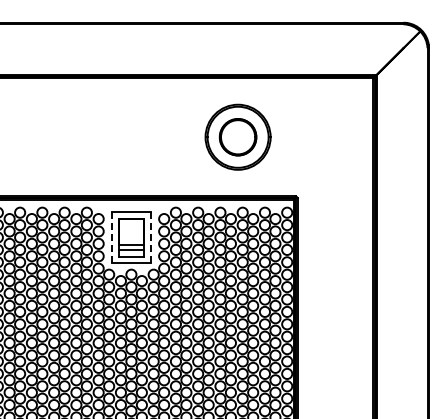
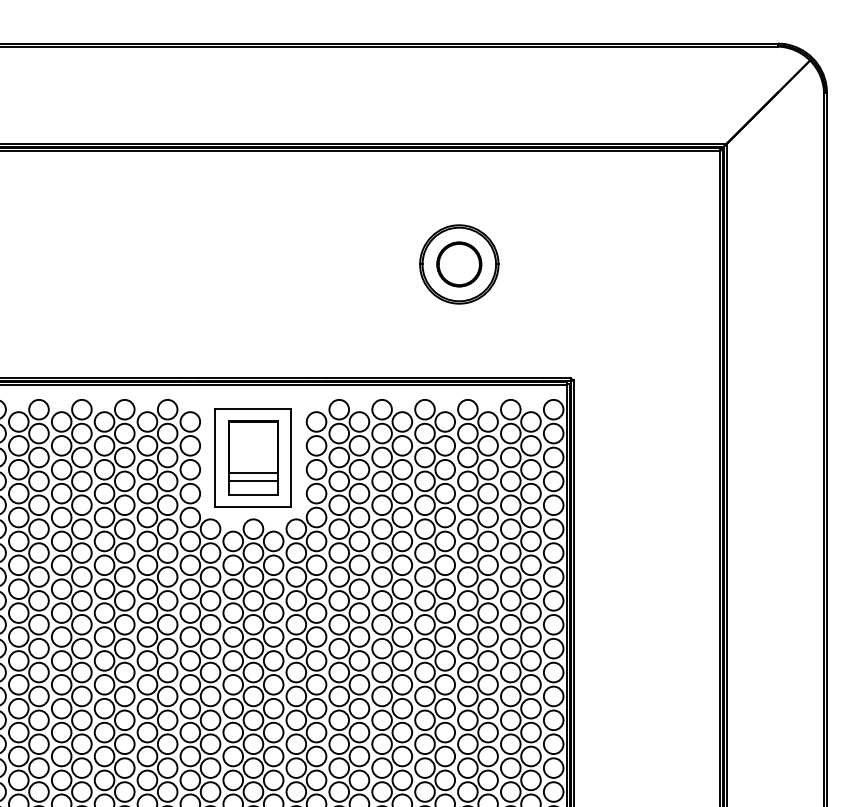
part: (238, 137) -> (459, 264), size x0.62
line: (111, 237) -> (215, 457), dashed -> solid
line: (151, 238) -> (292, 459), dashed -> solid

